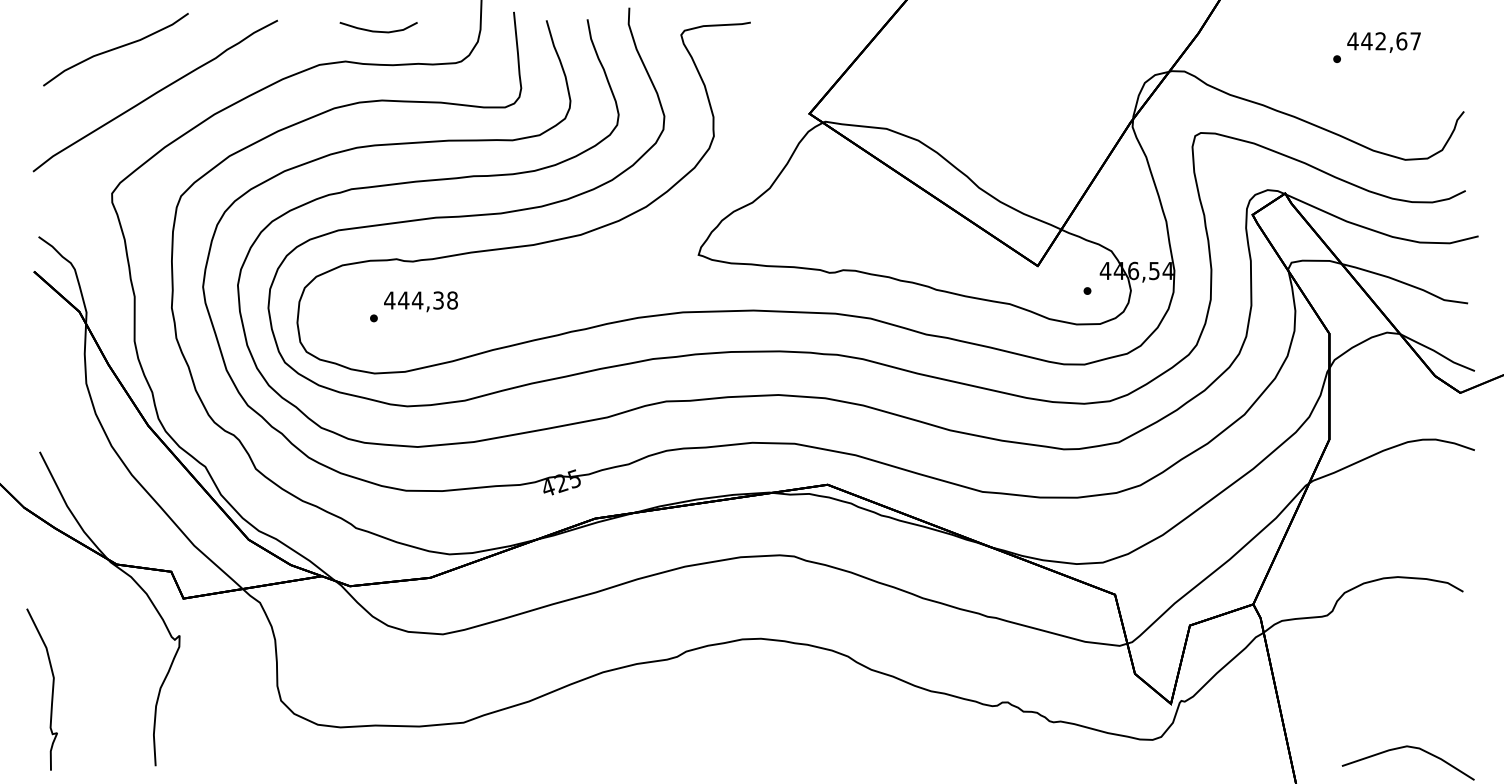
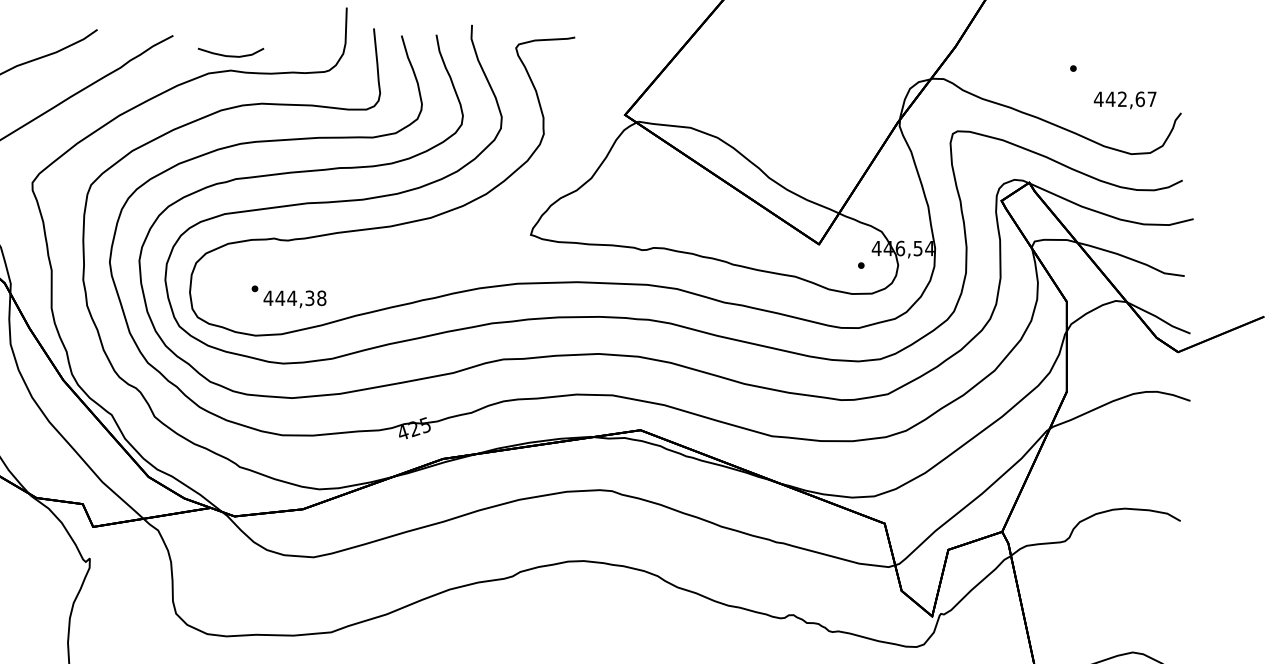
curve: (378, 30) -> (230, 55), moved
text: (1383, 42) -> (1124, 100), moved
text: (420, 301) -> (294, 299), moved

